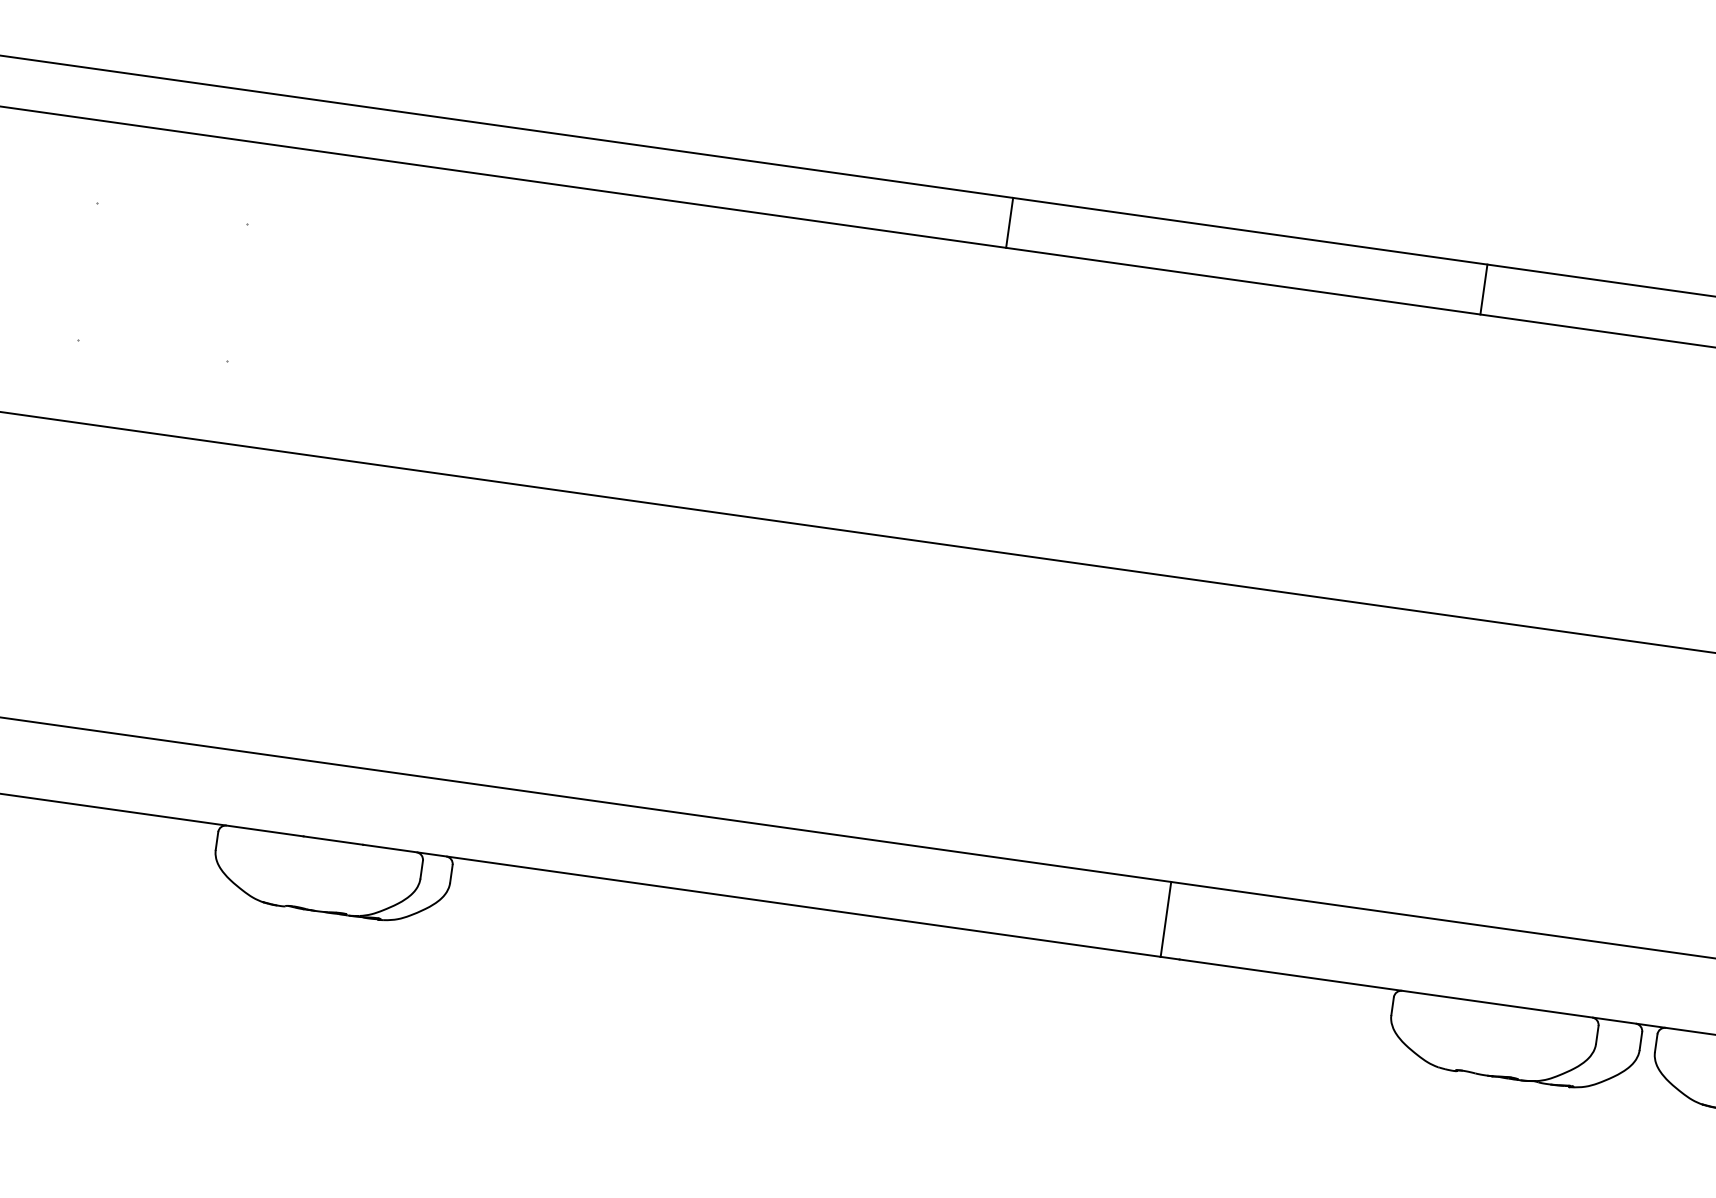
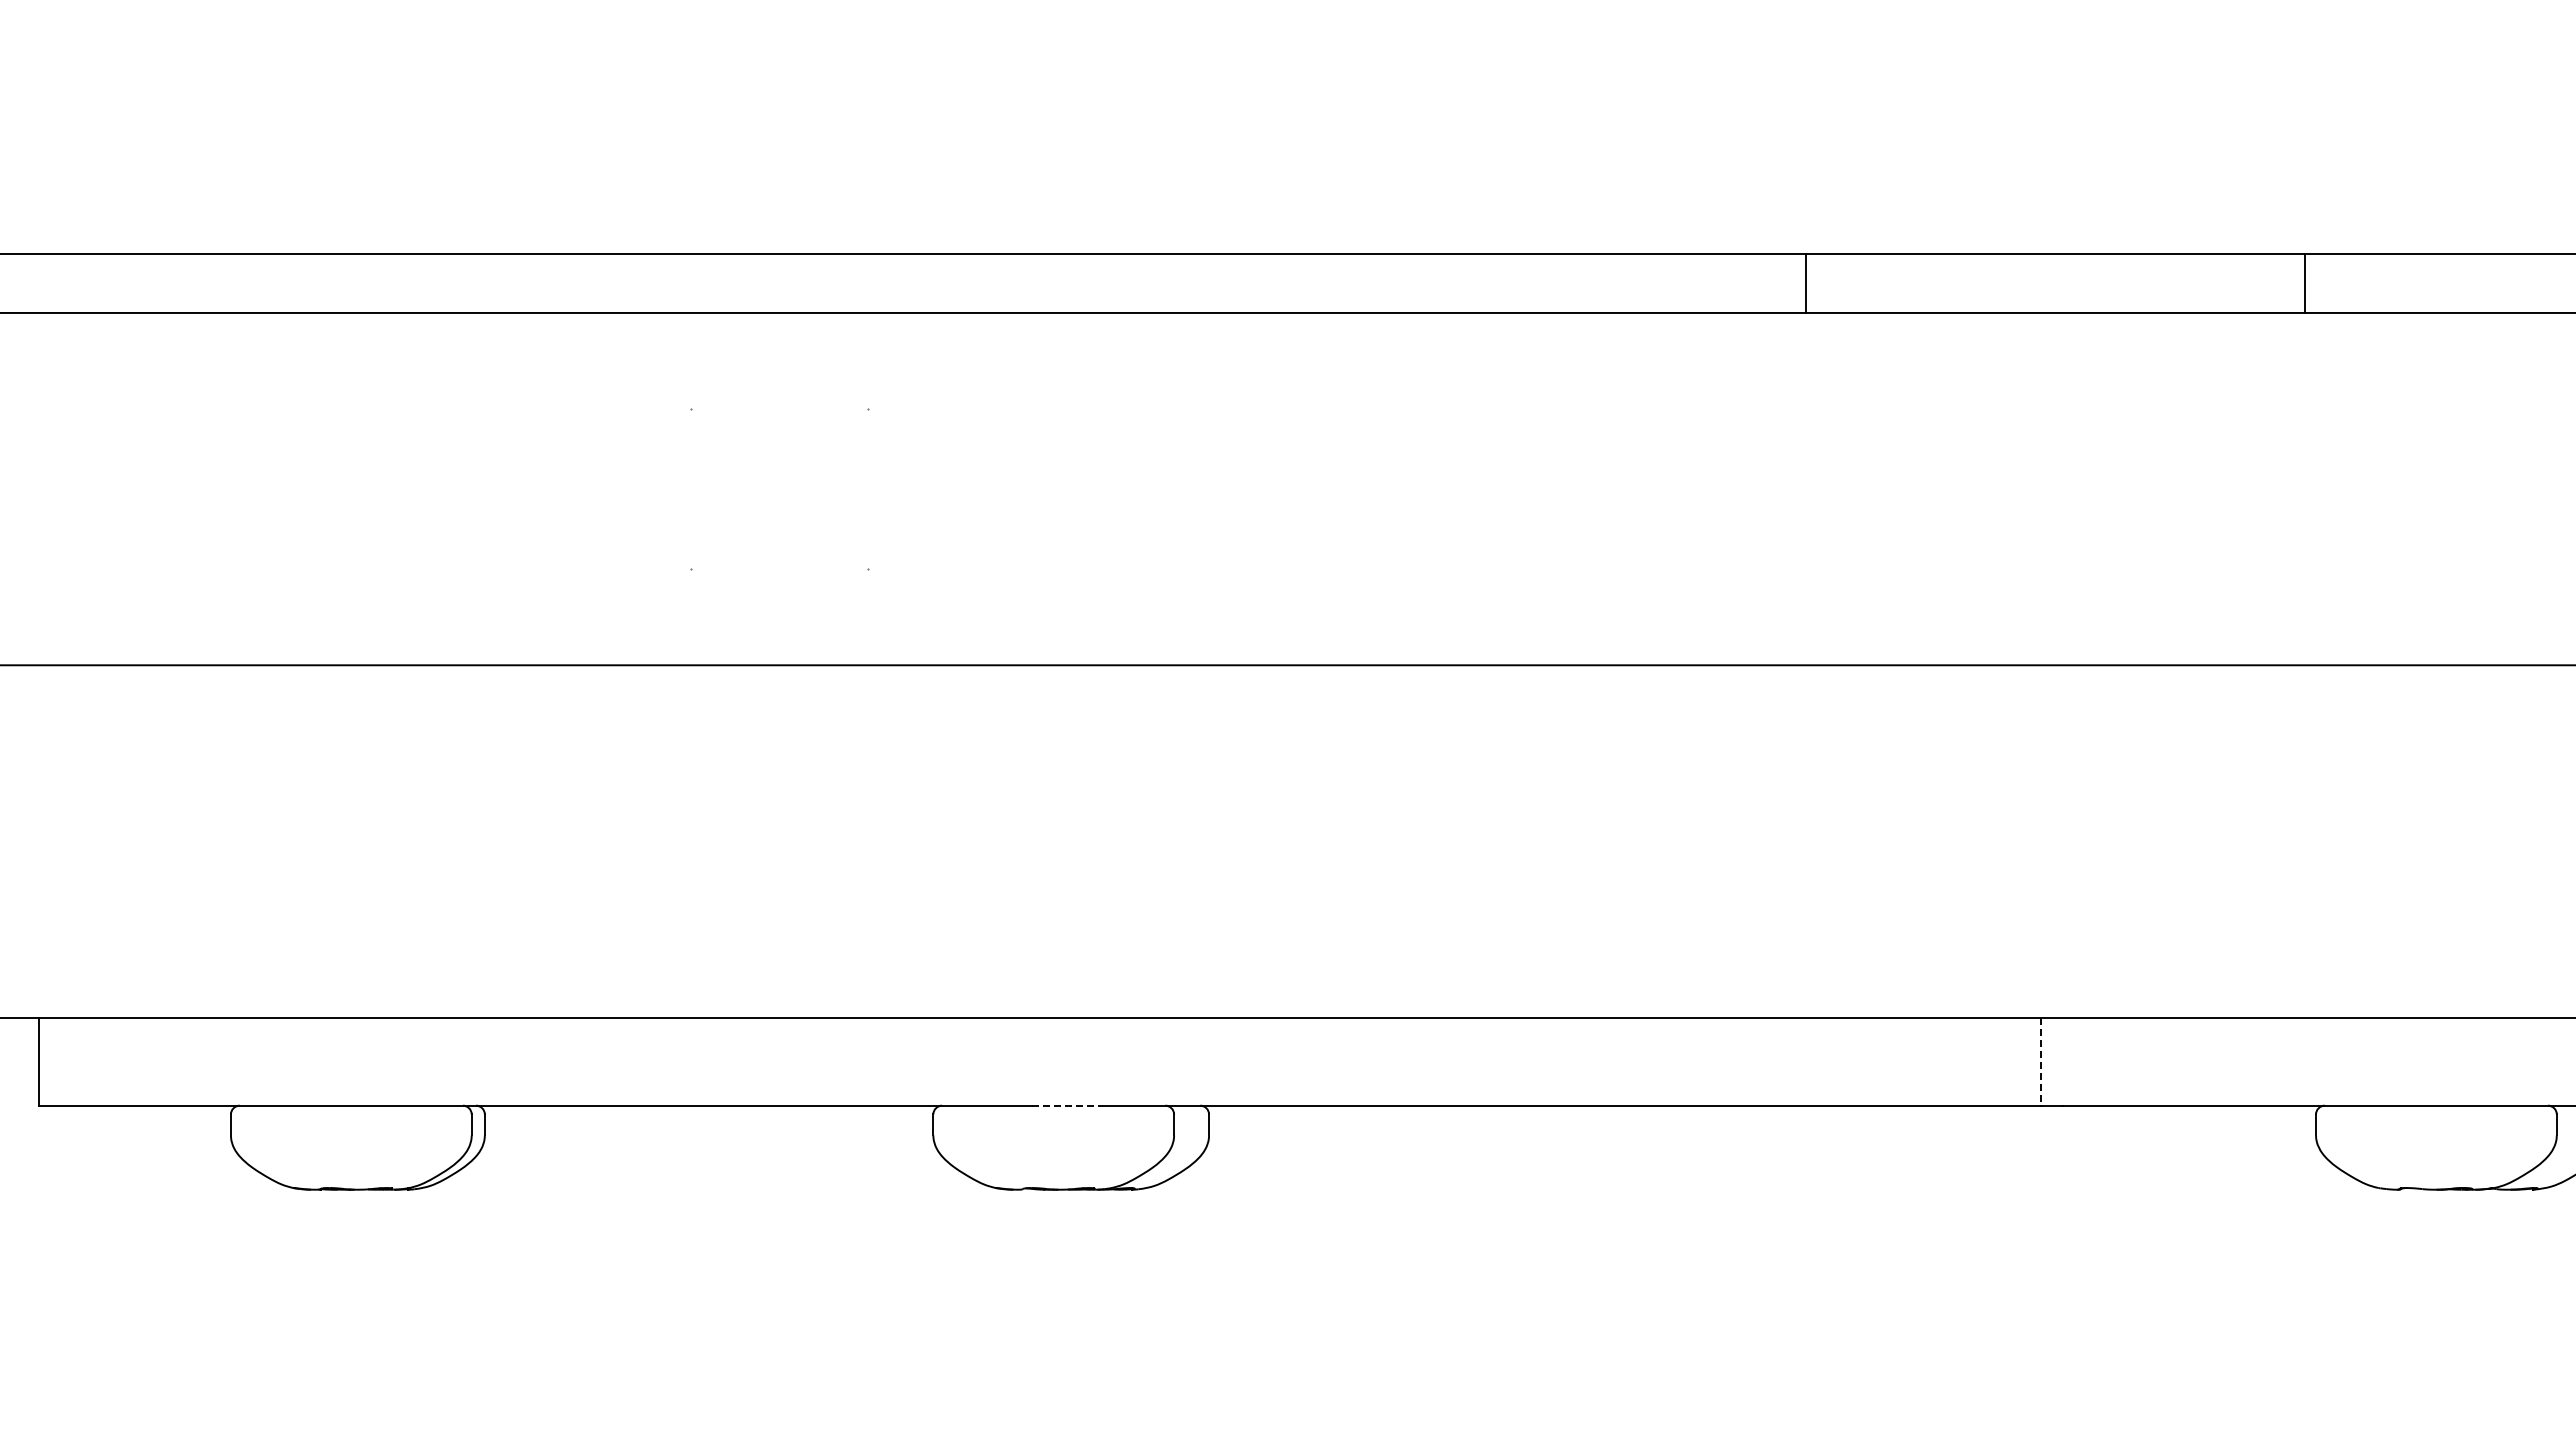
line: (1009, 222) -> (1806, 283), moved
line: (334, 840) -> (1068, 1105), solid -> dashed
line: (1165, 920) -> (2040, 1062), solid -> dashed

